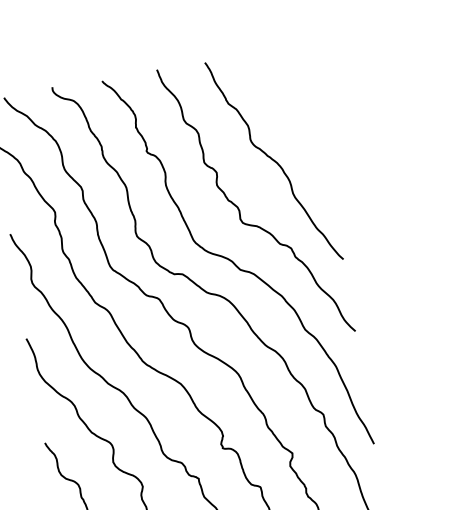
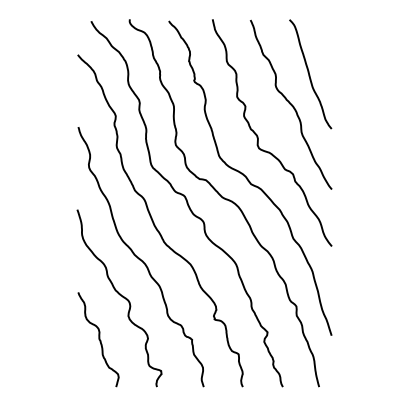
curve: (292, 118) -> (310, 74), added

